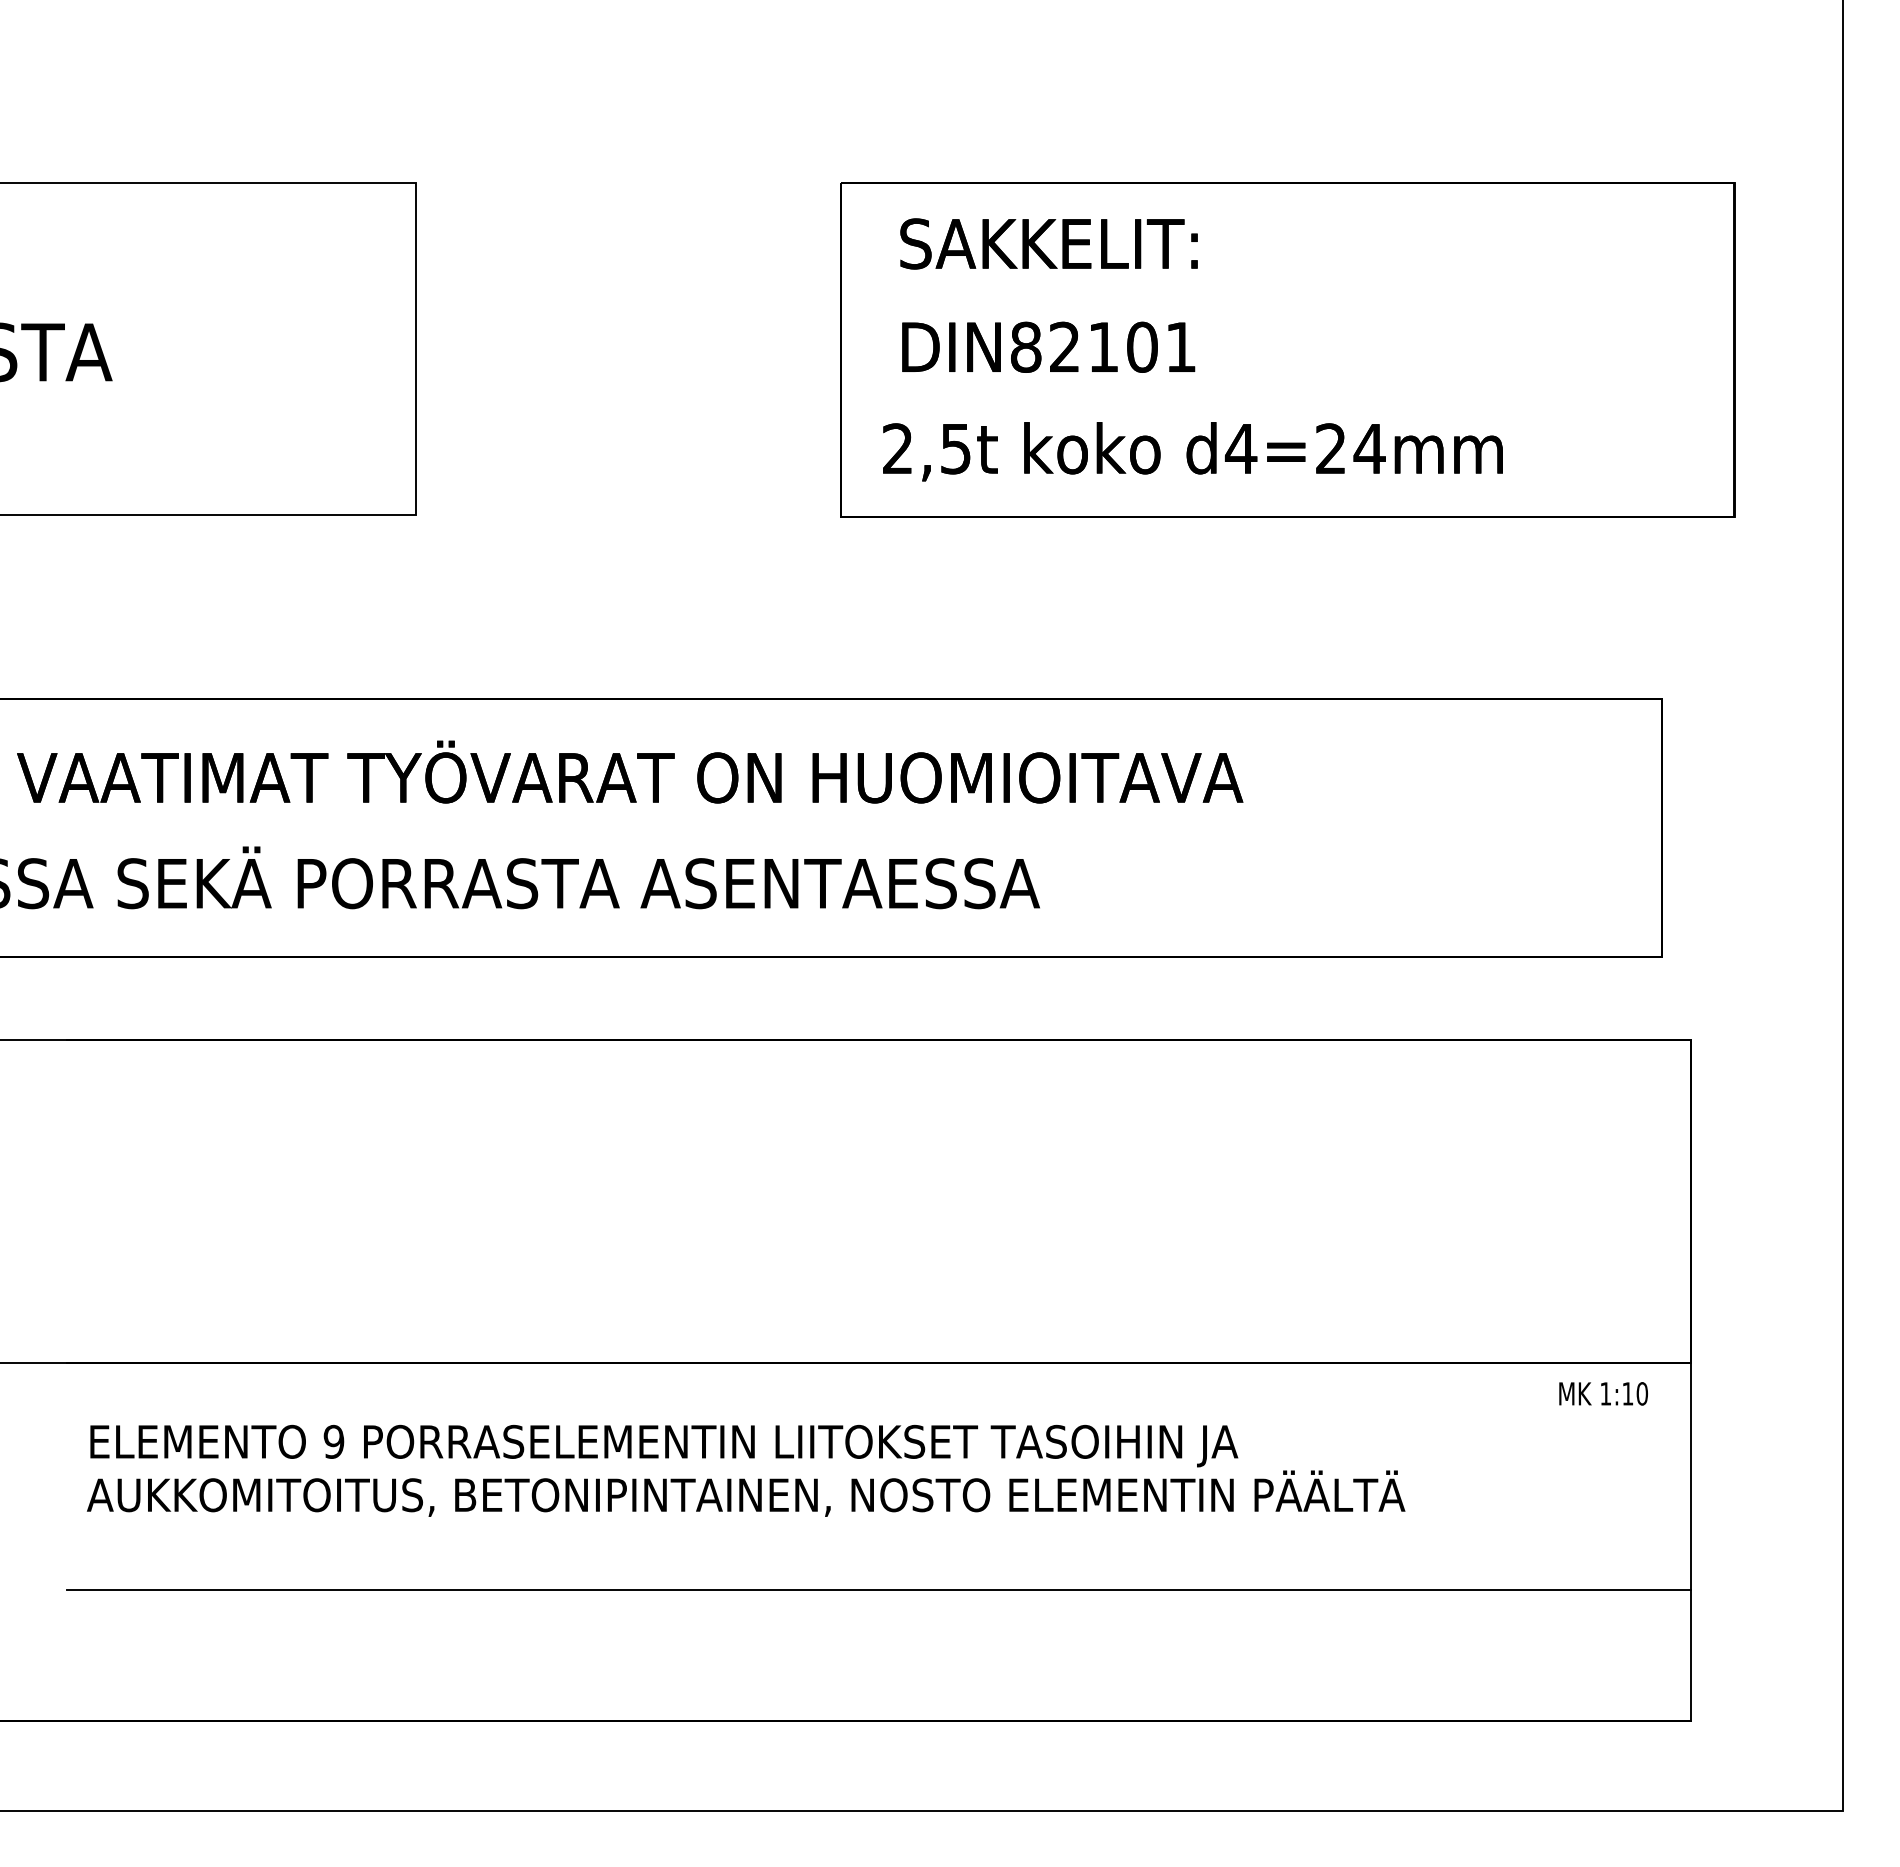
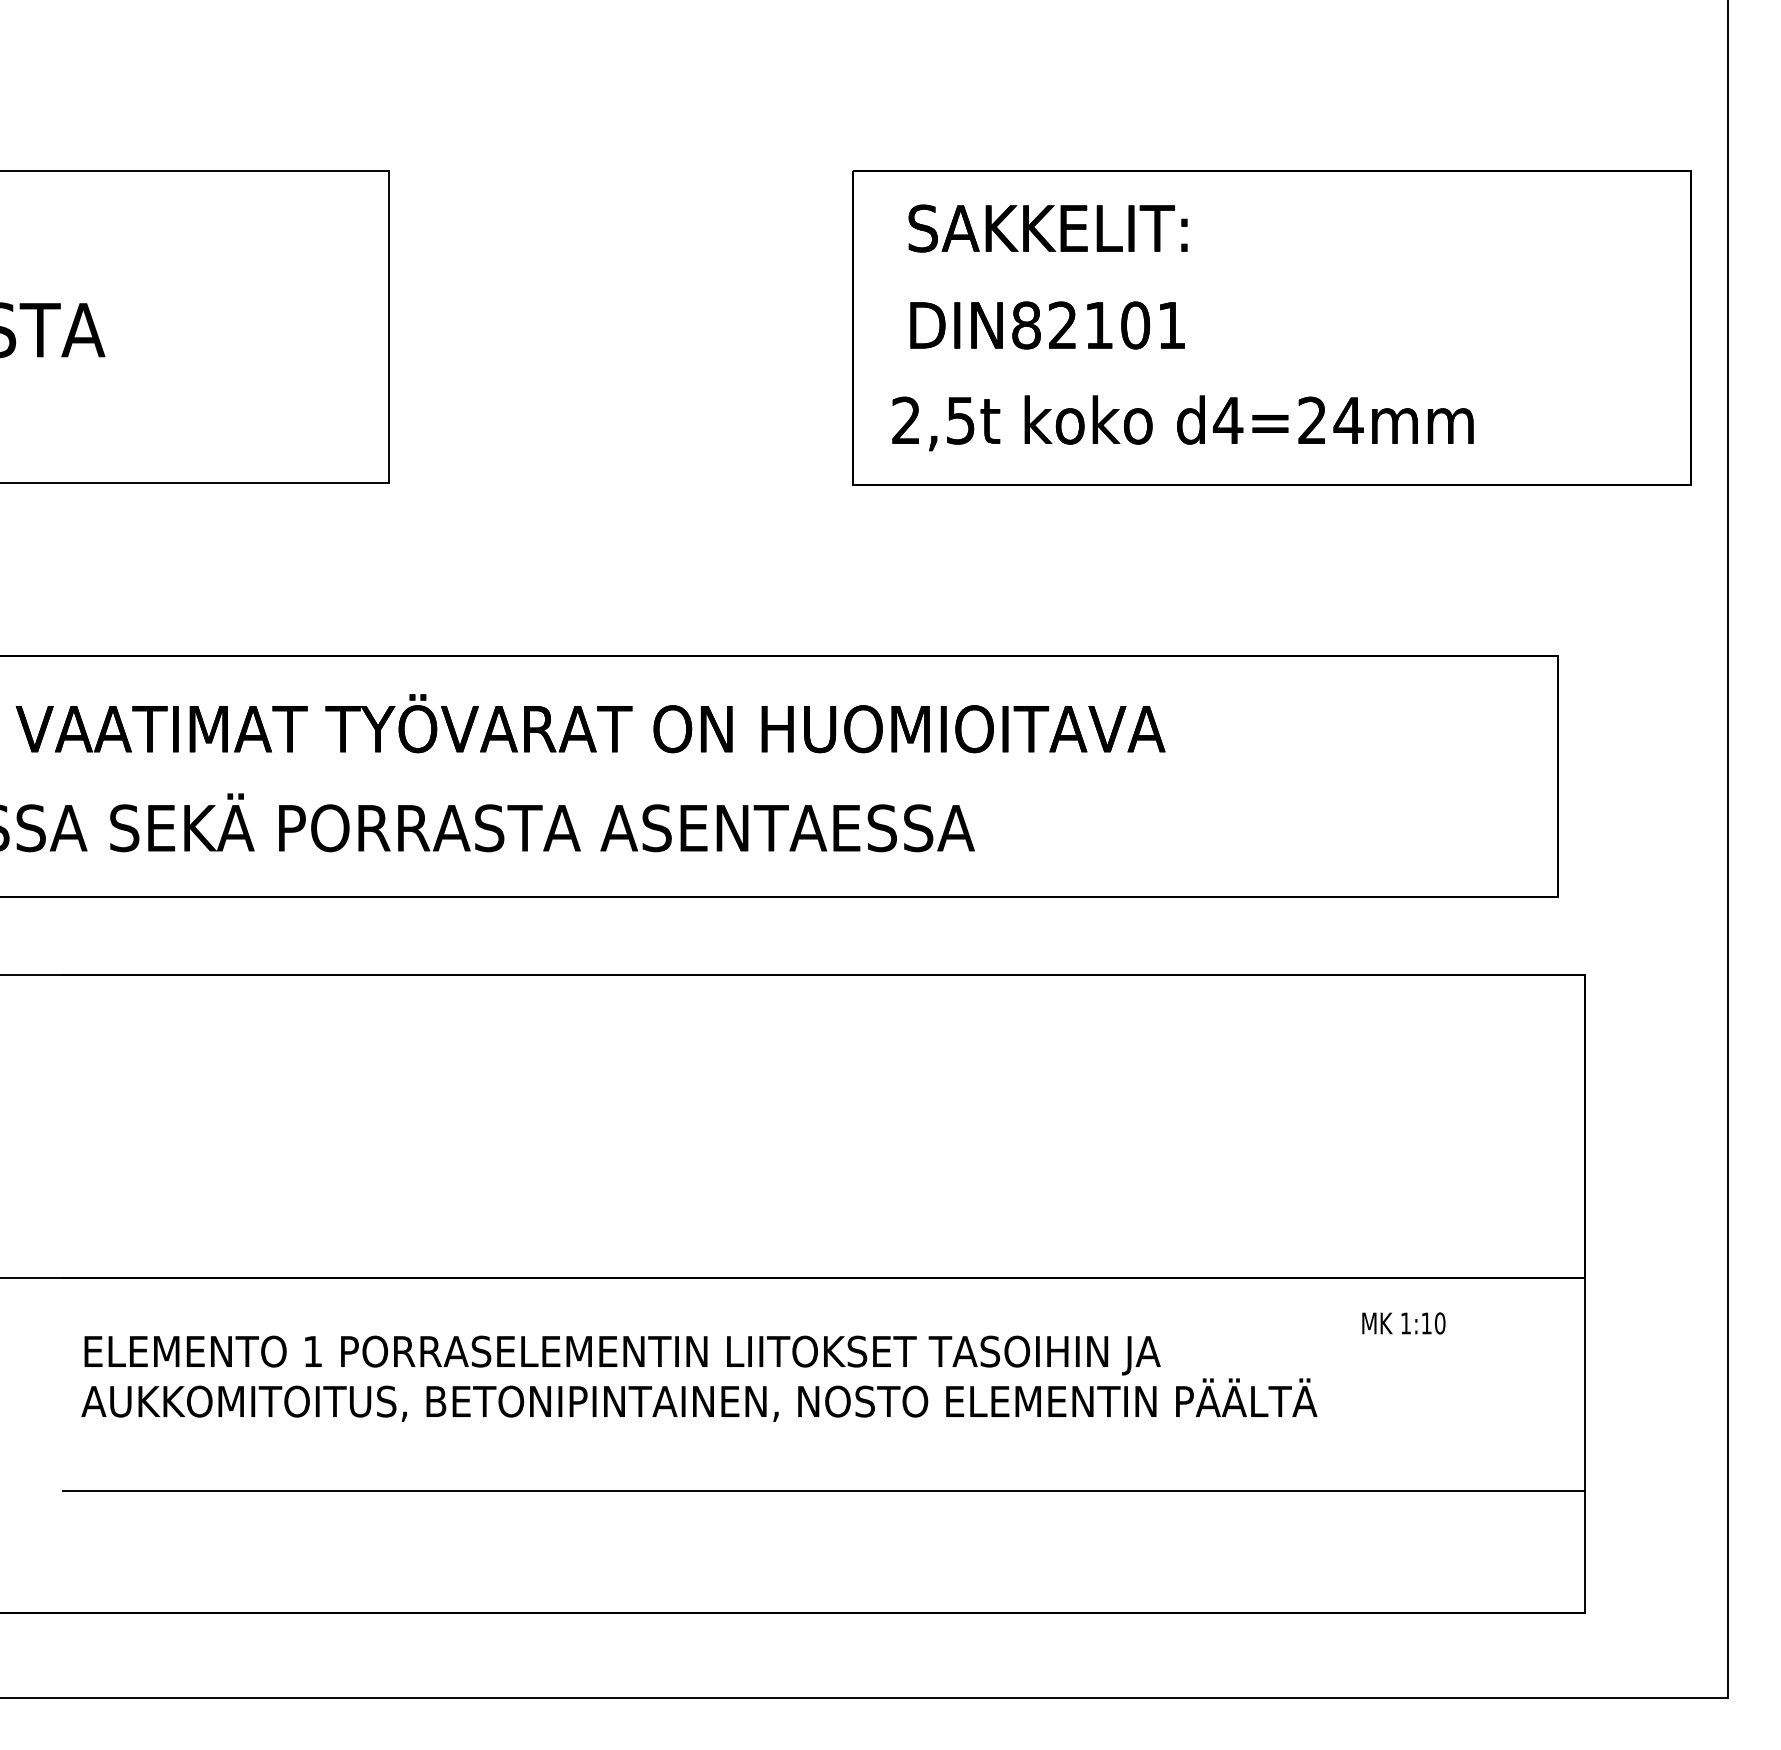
part: (1287, 349) -> (1271, 327), moved
text: (1603, 1393) -> (1403, 1323), moved
text: (333, 1441) -> (312, 1351), 9 -> 1

